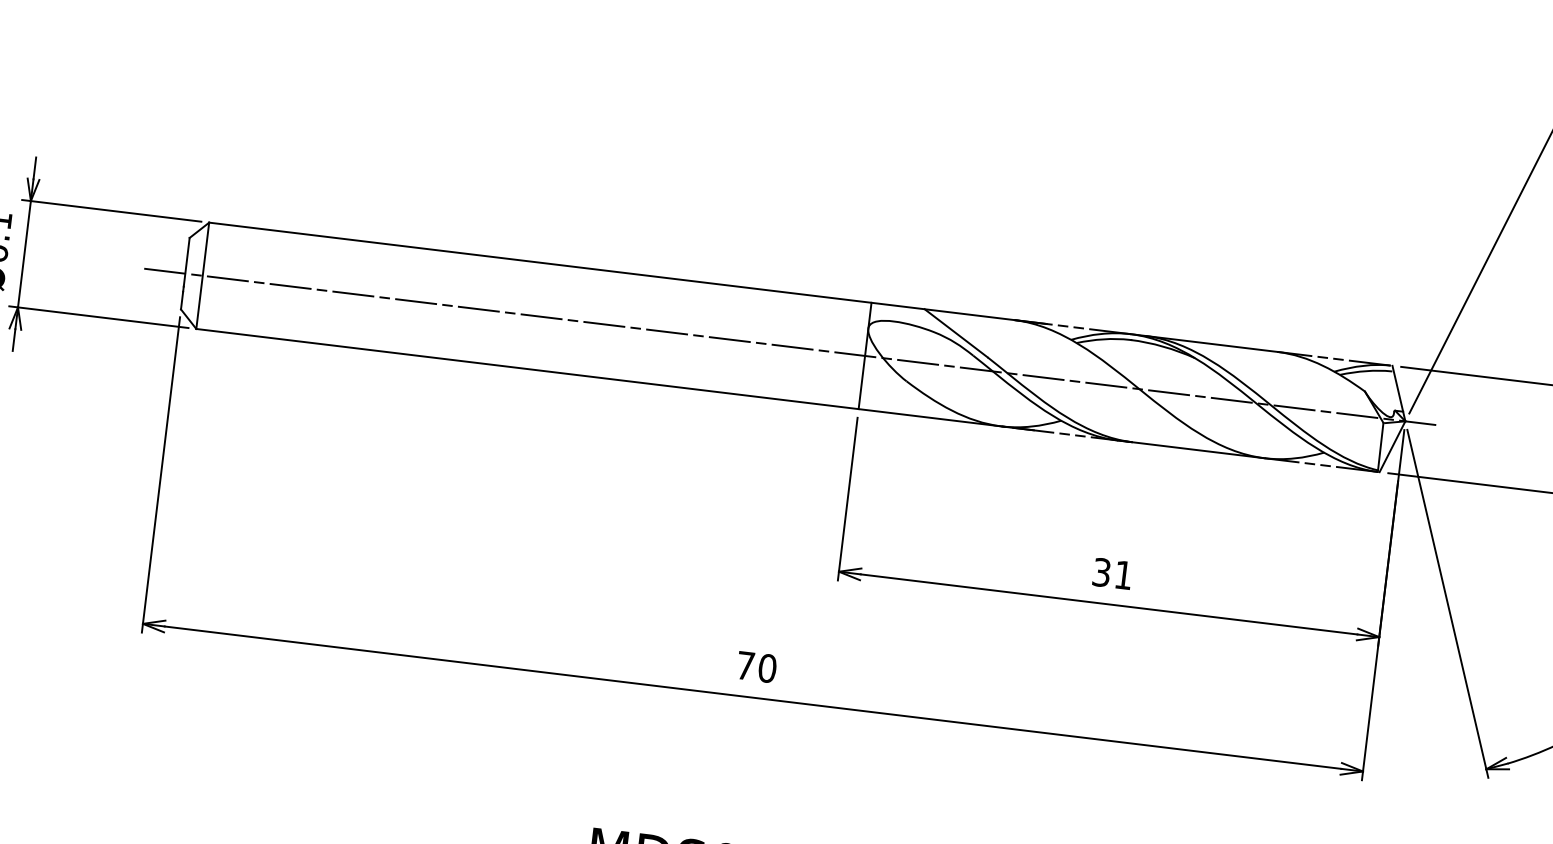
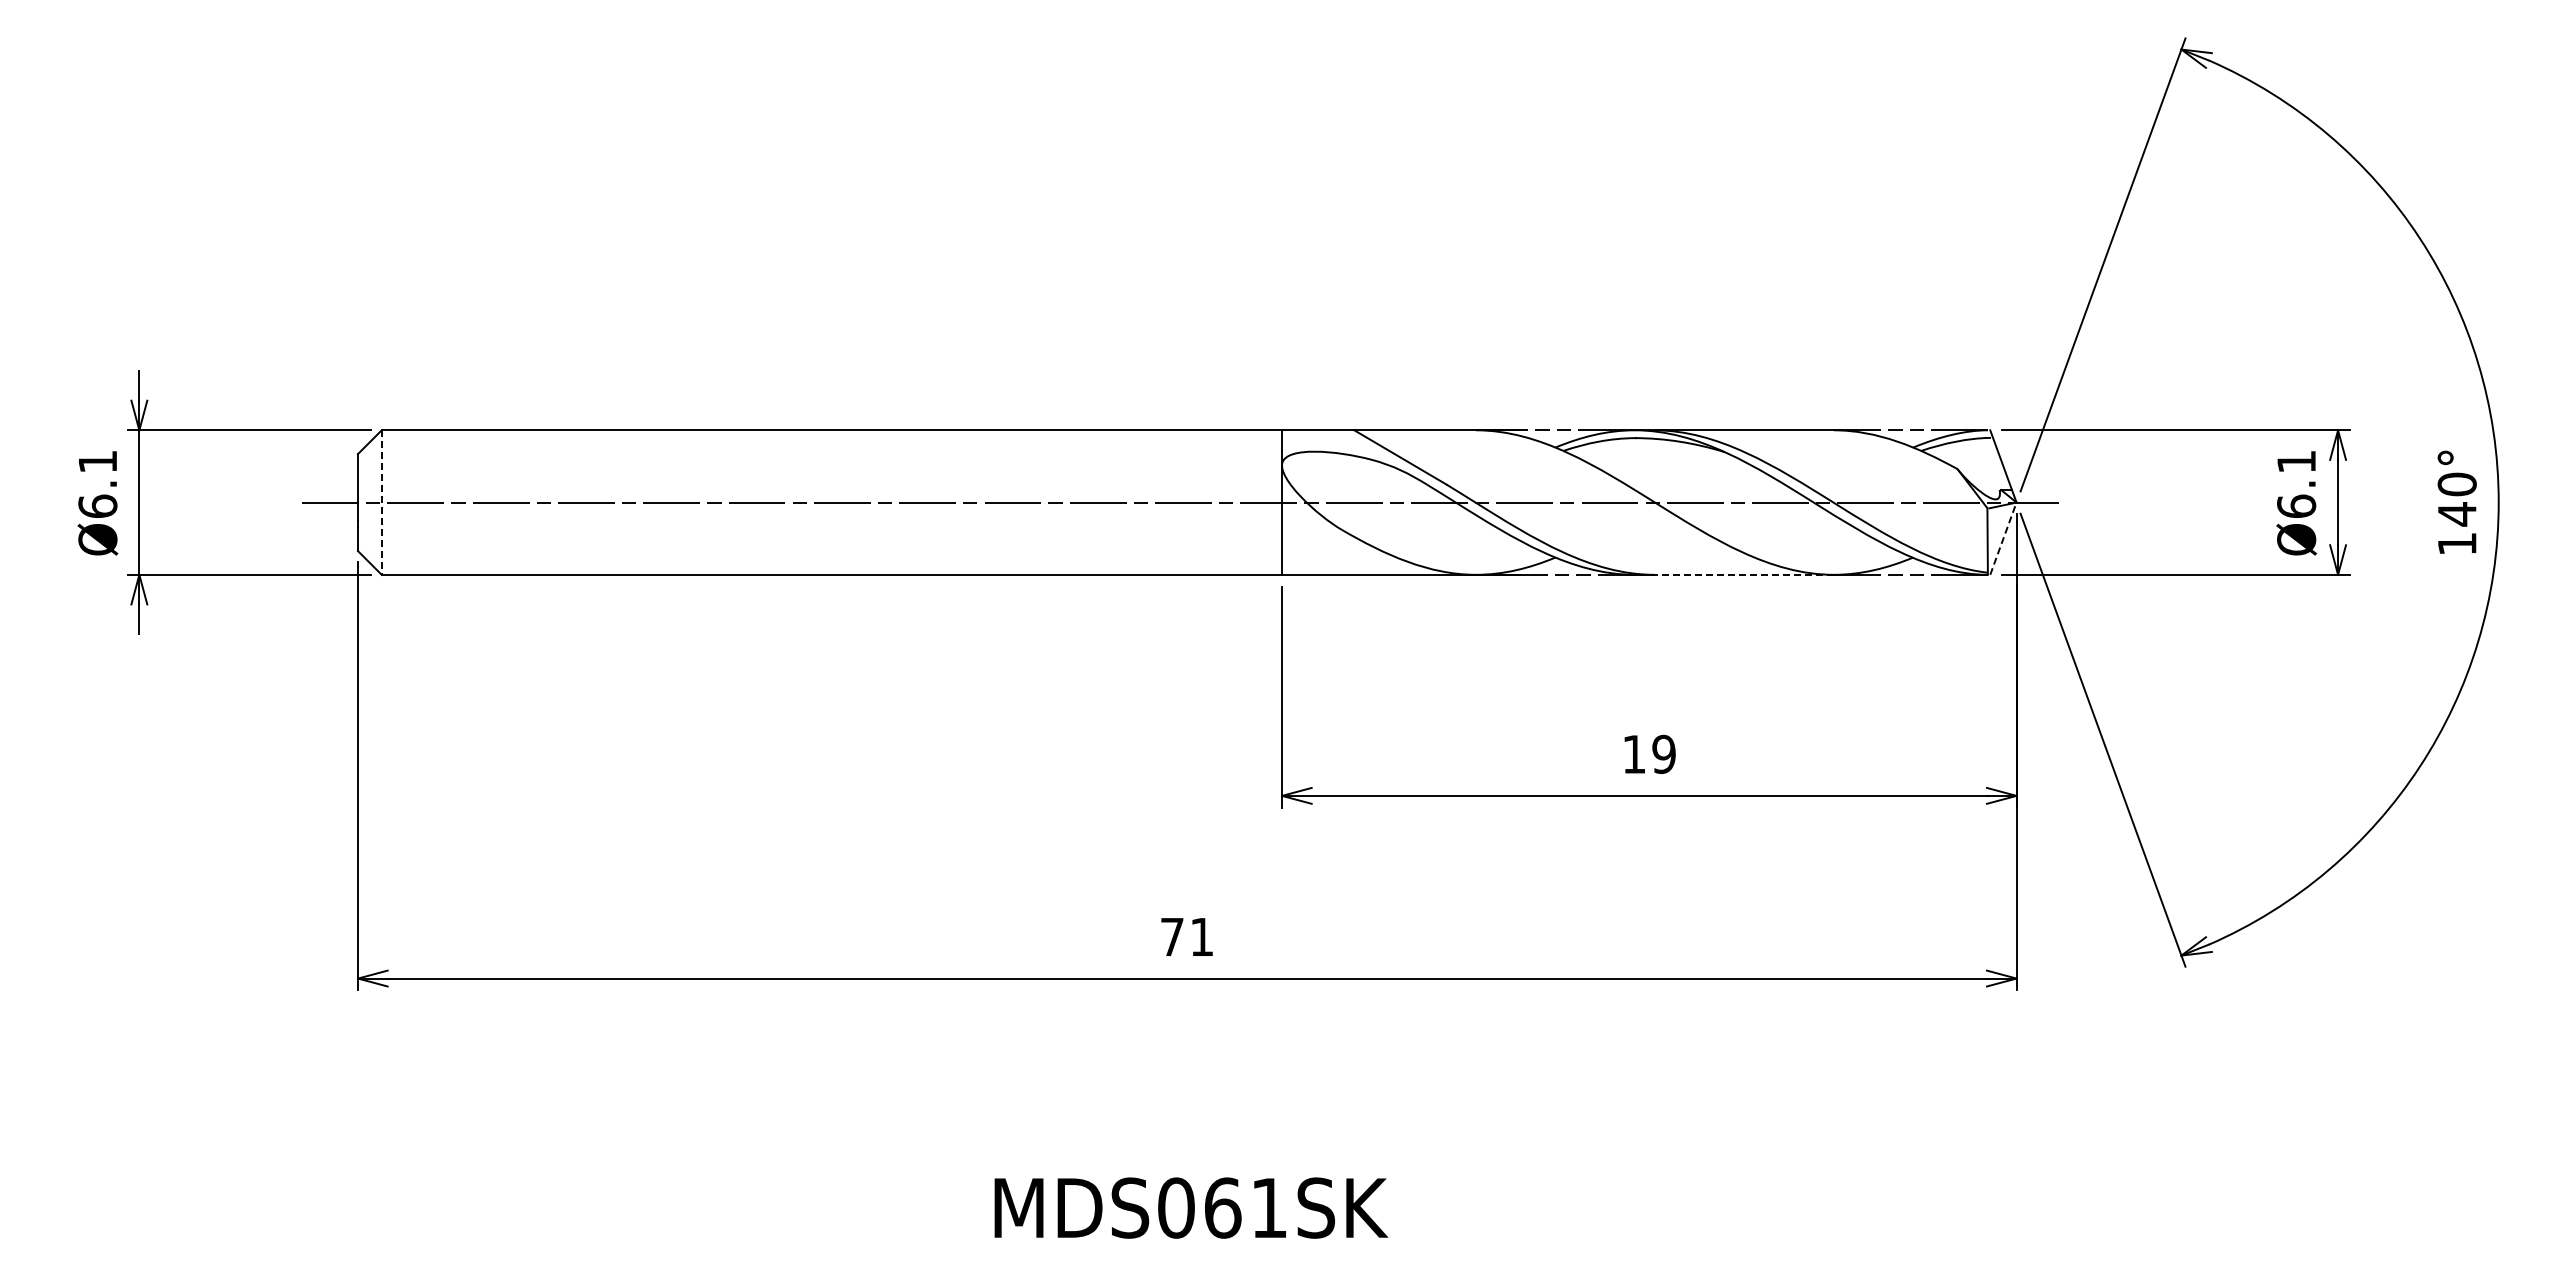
line: (202, 276) -> (381, 503), solid -> dashed
line: (1392, 446) -> (2003, 538), solid -> dashed
line: (1191, 449) -> (1734, 574), solid -> dashed
text: (1112, 573) -> (1649, 754), 31 -> 19
text: (767, 667) -> (1201, 936), 70 -> 71

